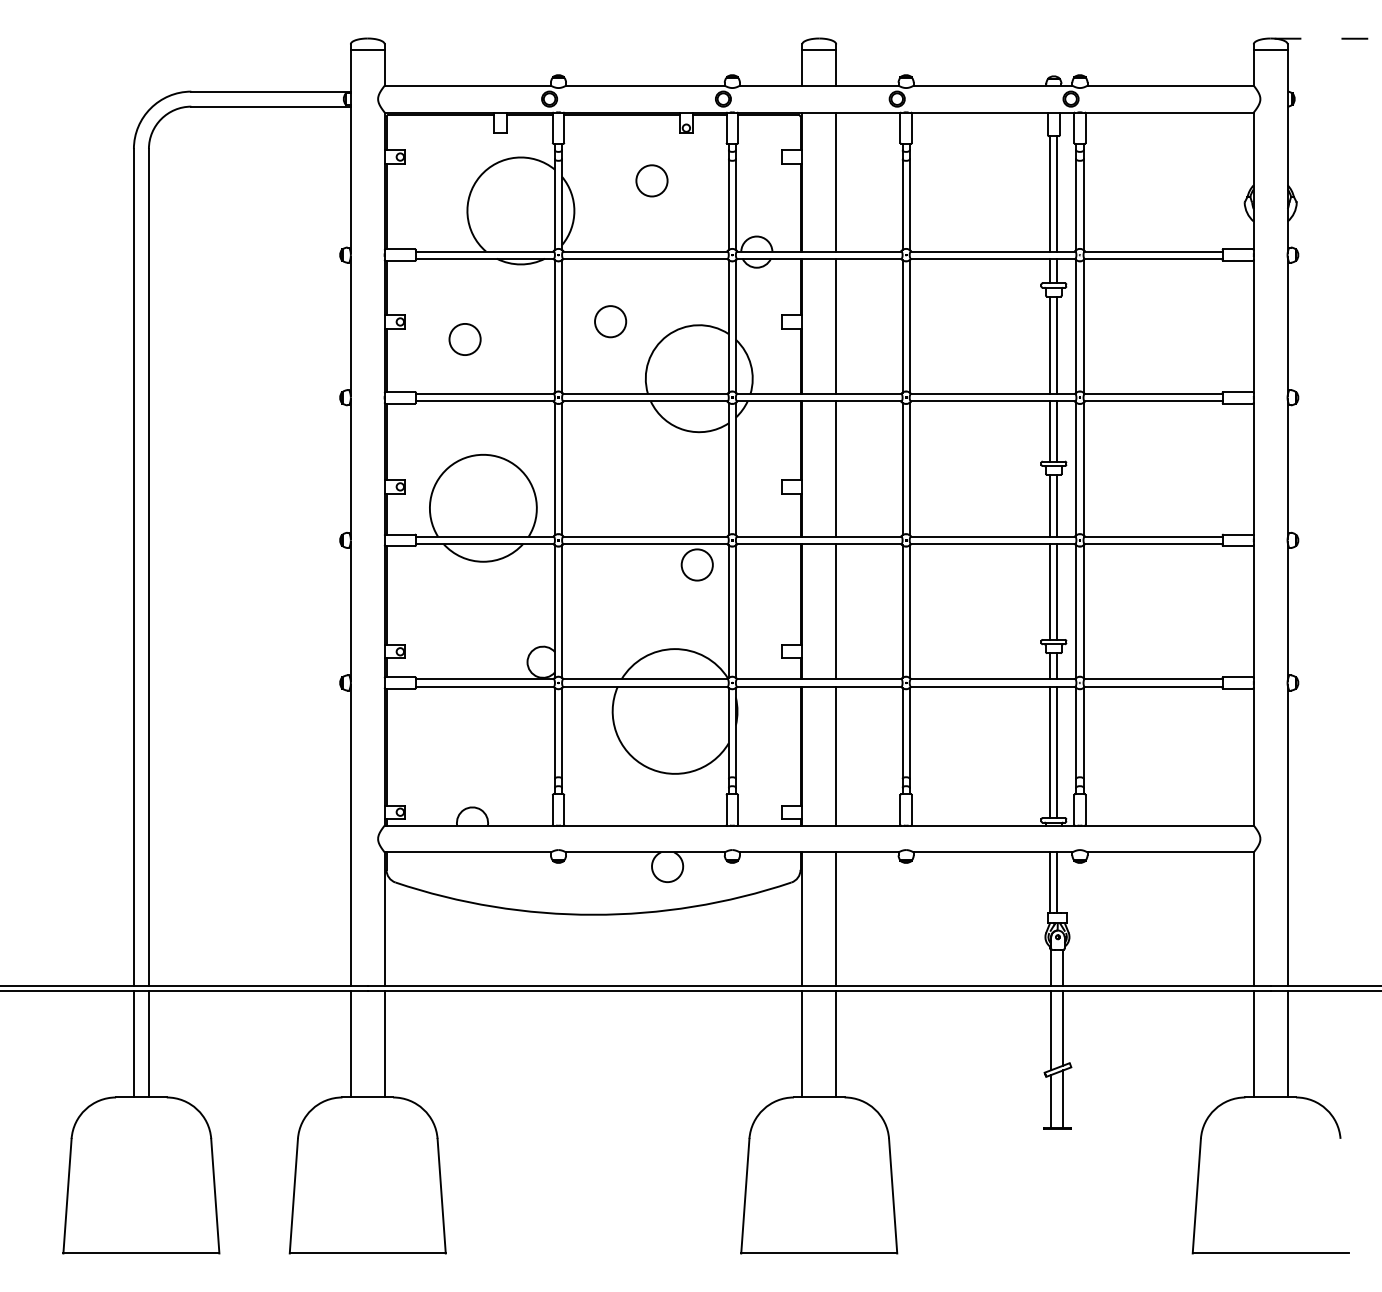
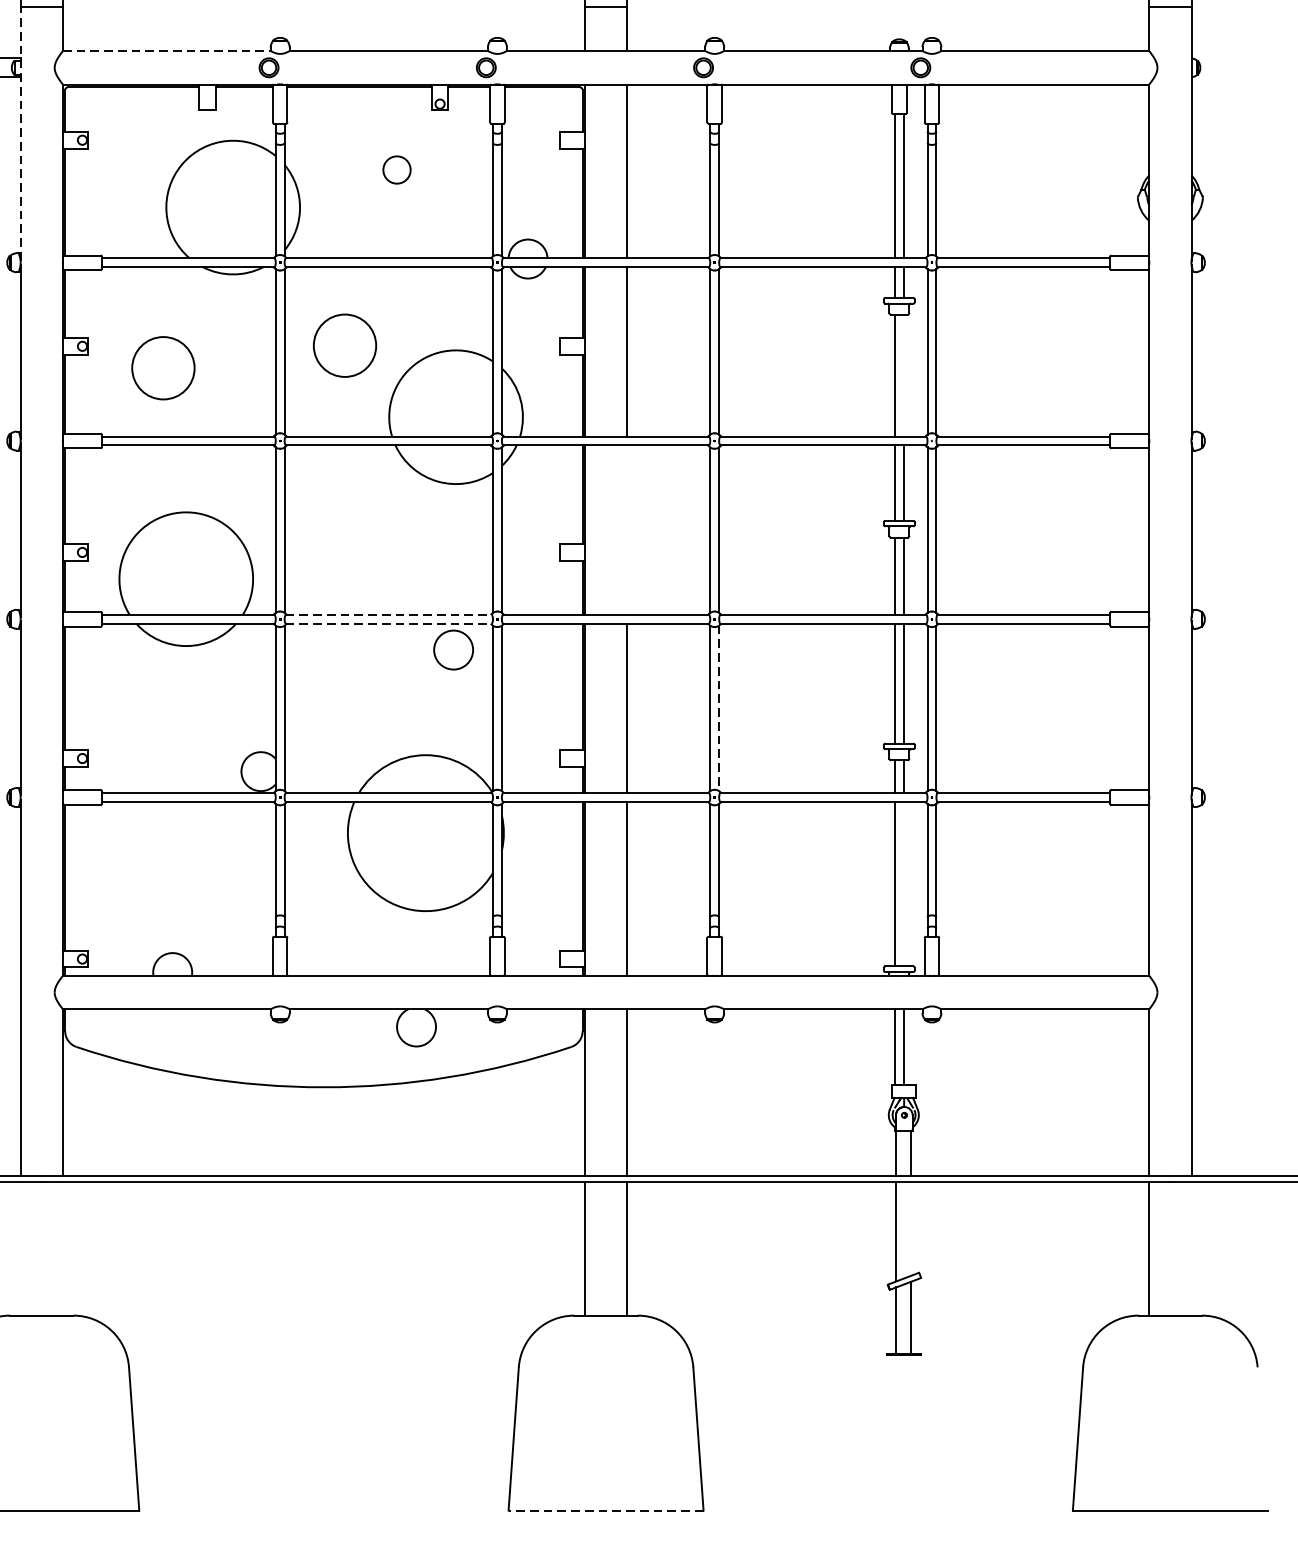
line: (468, 85) -> (167, 50), solid -> dashed
line: (350, 151) -> (20, 133), solid -> dashed
circle: (651, 180) -> (396, 169), size x0.7
circle: (610, 321) -> (345, 345), size x1.6
circle: (464, 339) -> (162, 368), size x1.6
line: (1057, 345) -> (903, 375), removed
line: (836, 468) -> (627, 529), removed
line: (645, 536) -> (388, 614), solid -> dashed
line: (645, 543) -> (388, 623), solid -> dashed
line: (909, 612) -> (718, 709), solid -> dashed
line: (1057, 752) -> (903, 884), removed
line: (1063, 1027) -> (911, 1228), removed
line: (350, 1043) -> (20, 1248), removed
line: (384, 1043) -> (62, 1248), removed
line: (1287, 1043) -> (1191, 1248), removed
line: (819, 1253) -> (606, 1510), solid -> dashed

